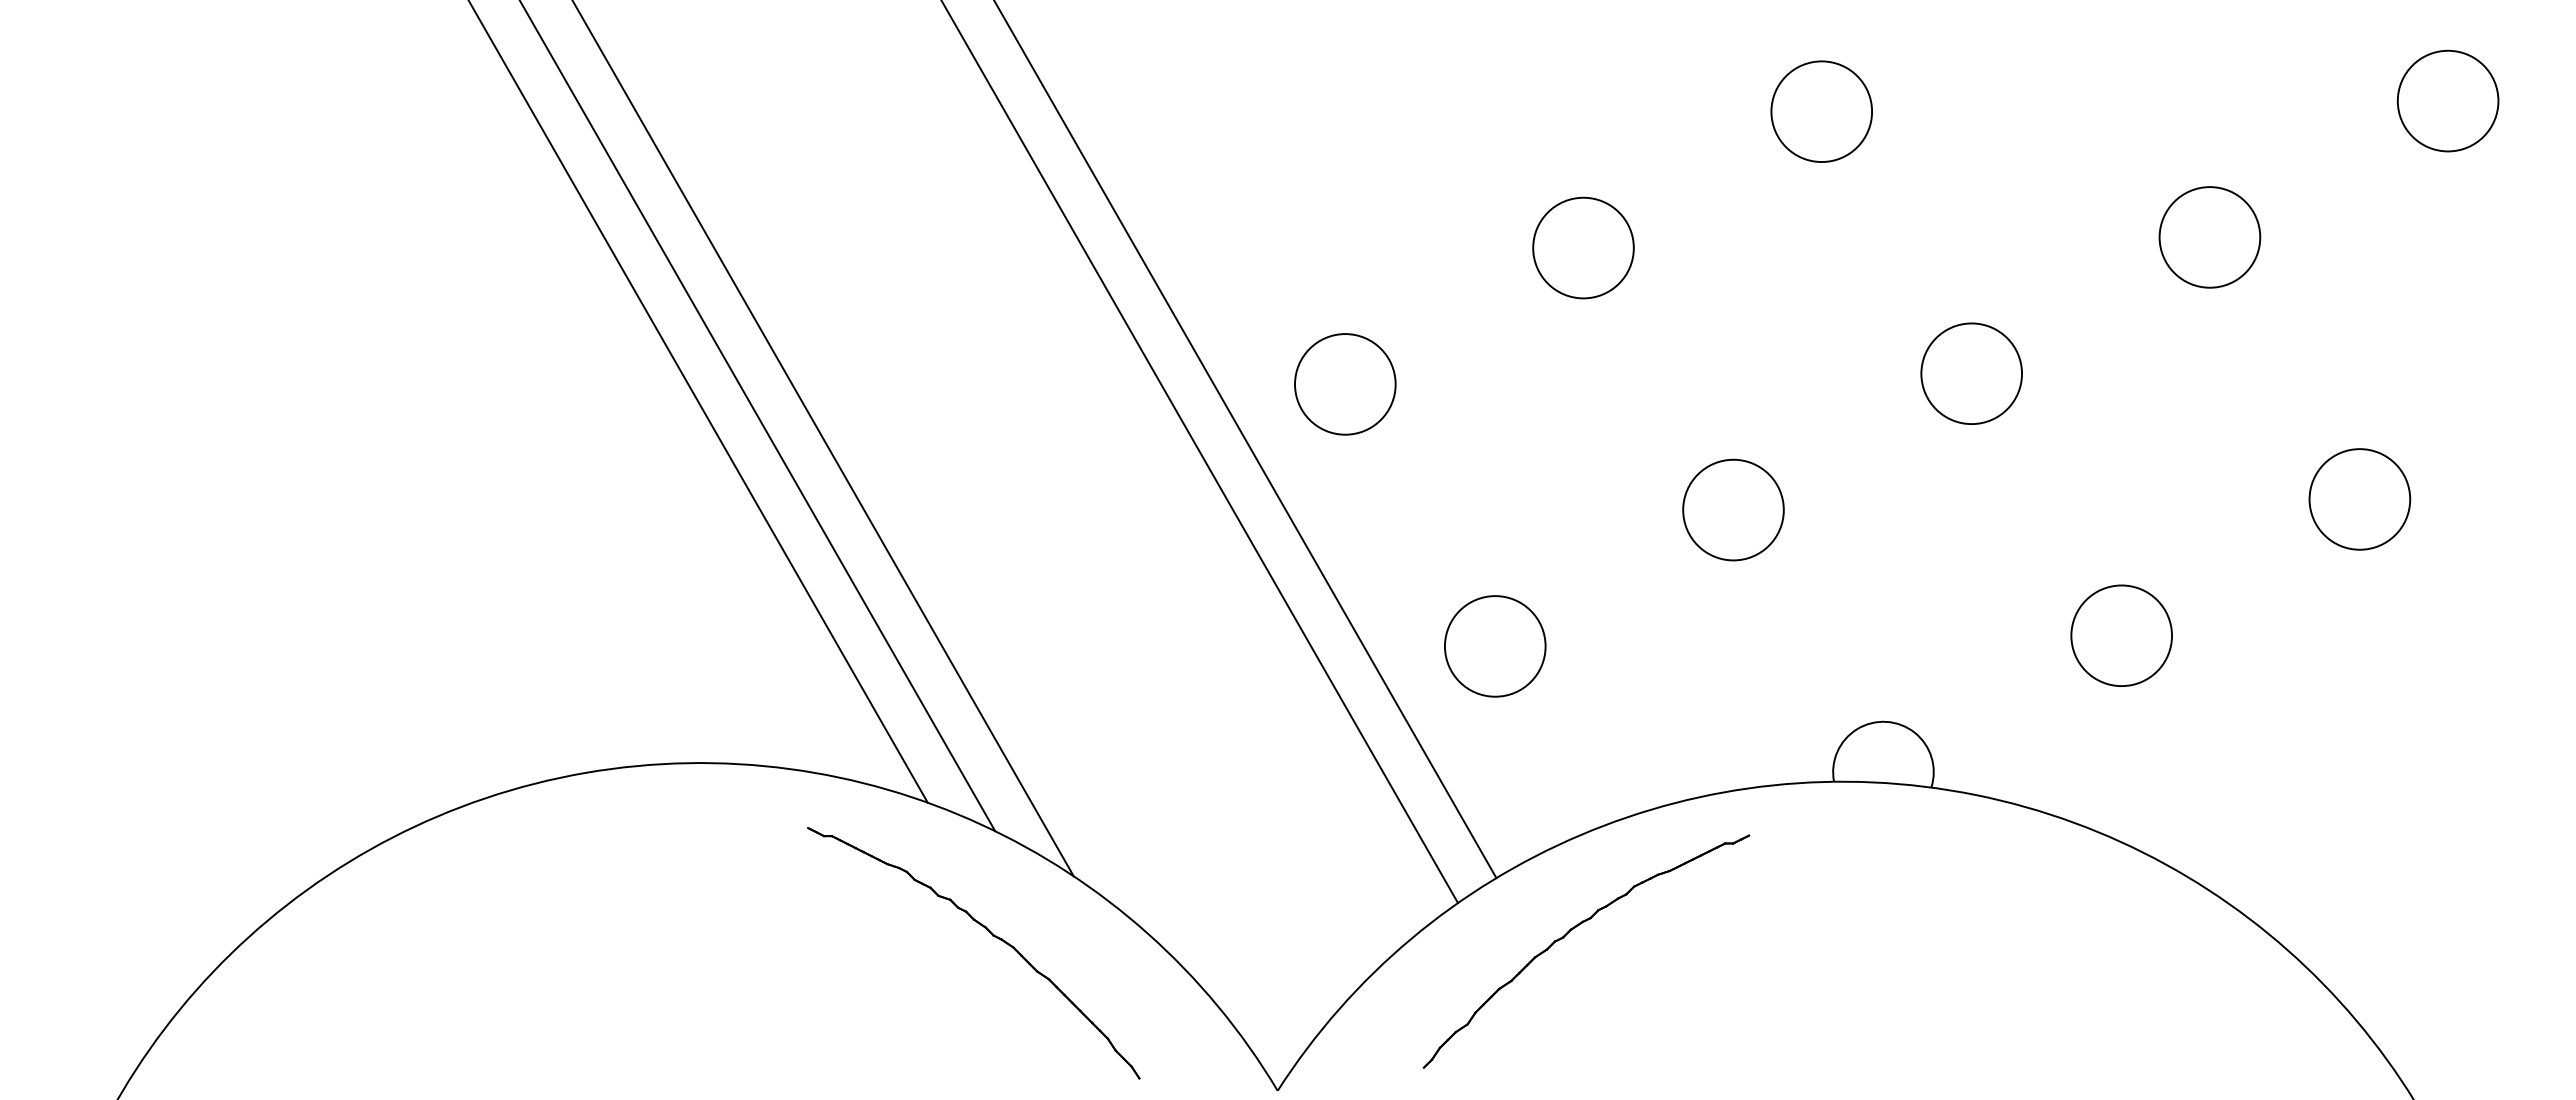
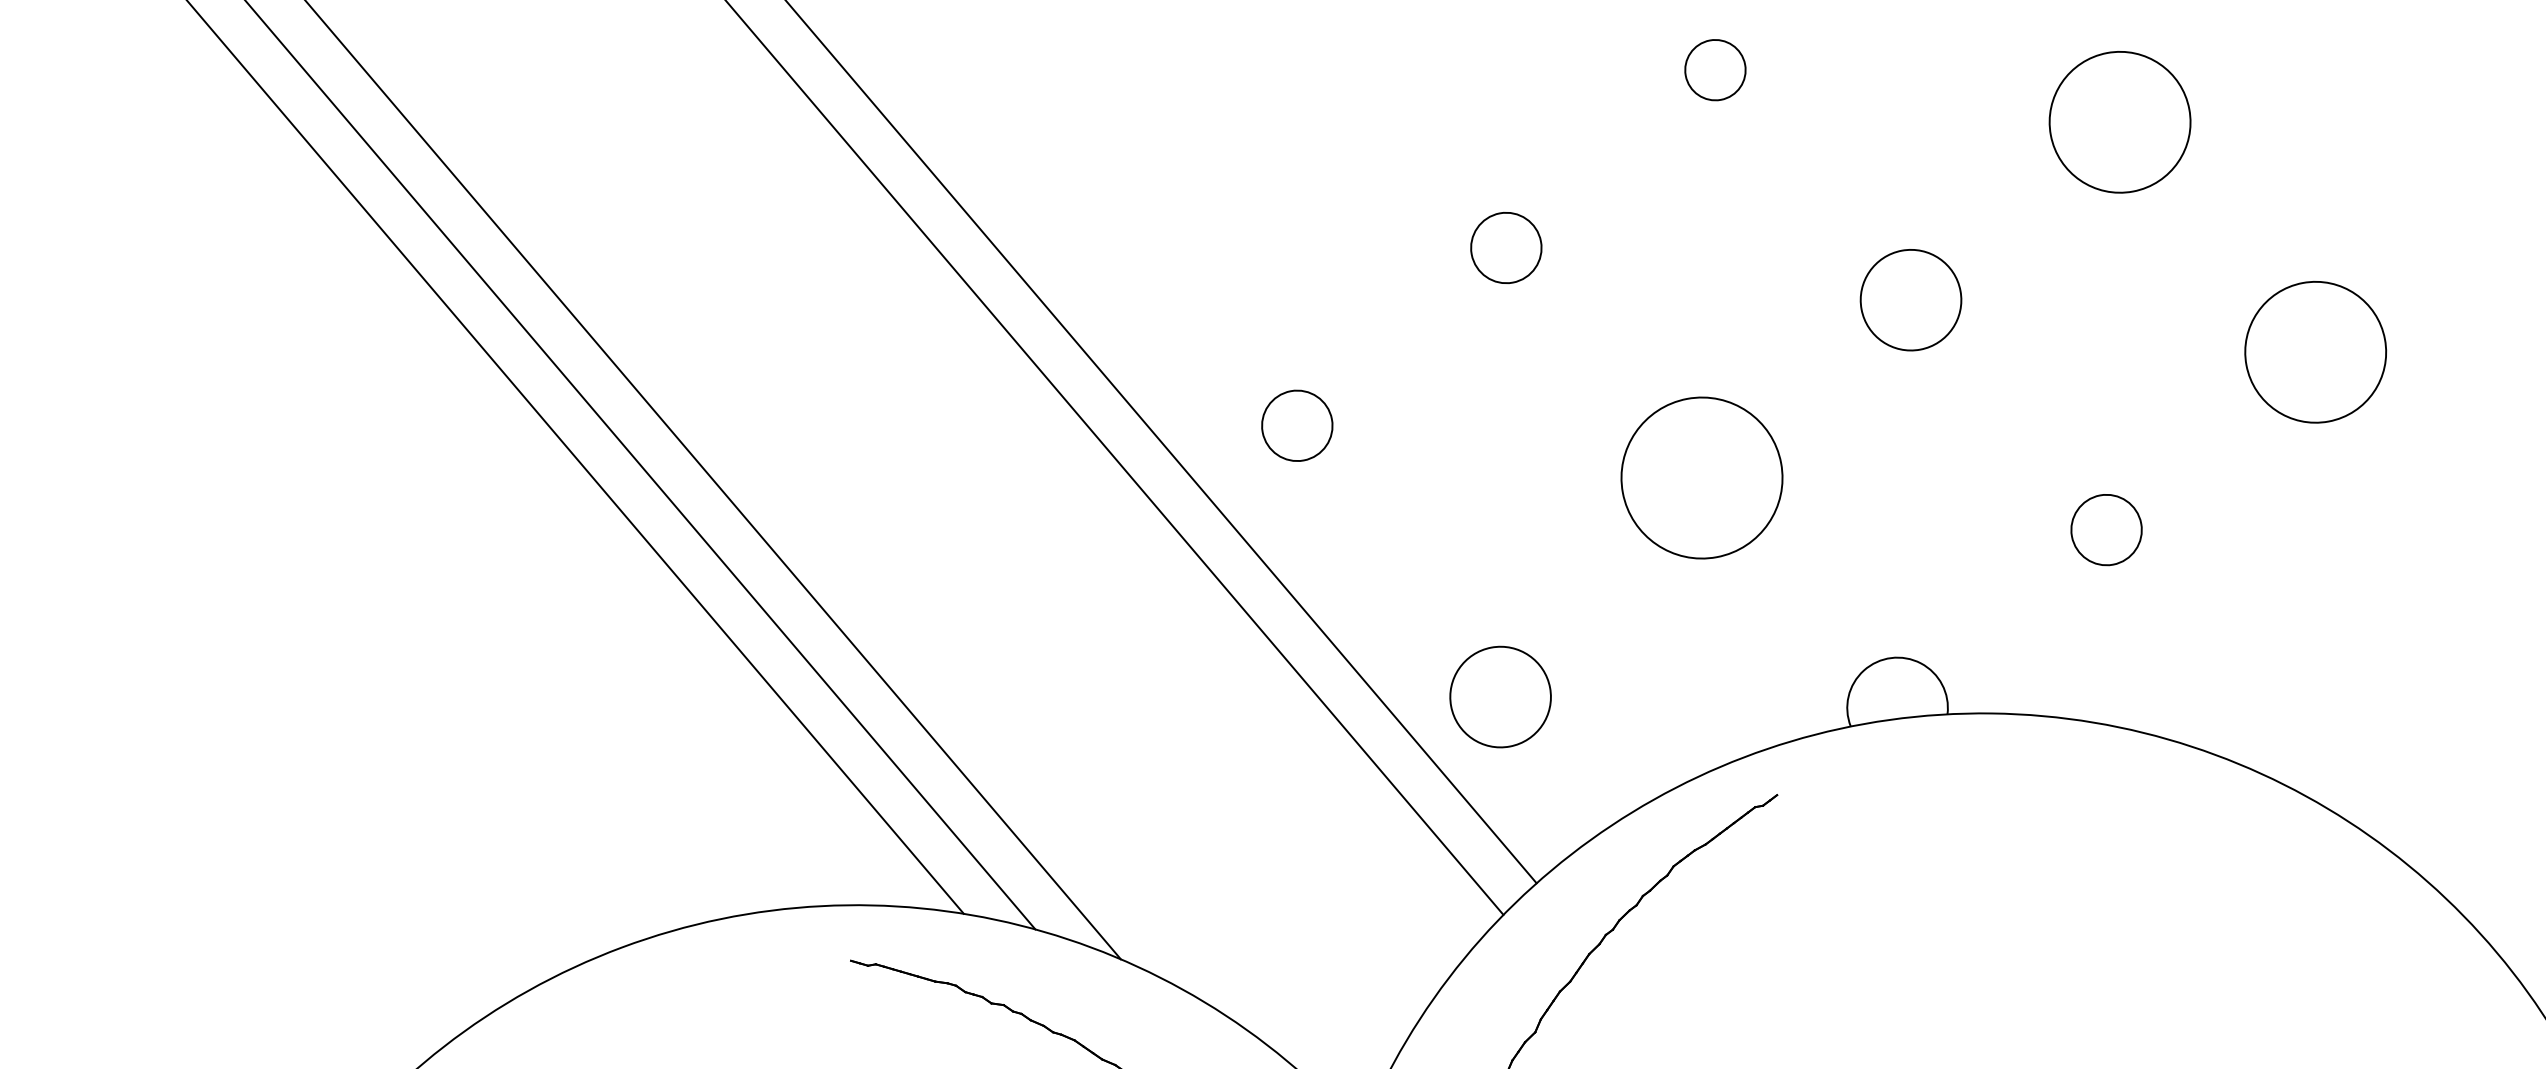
circle: (1821, 111) -> (1715, 70), size x0.6
circle: (2209, 237) -> (2119, 122), size x1.4
circle: (1583, 247) -> (1506, 247), size x0.7
circle: (1345, 384) -> (1297, 425), size x0.7
circle: (2359, 499) -> (2315, 352), size x1.4
circle: (1733, 509) -> (1701, 477), size x1.6
circle: (2121, 635) -> (2106, 529), size x0.7
circle: (1495, 646) -> (1500, 697), moved

